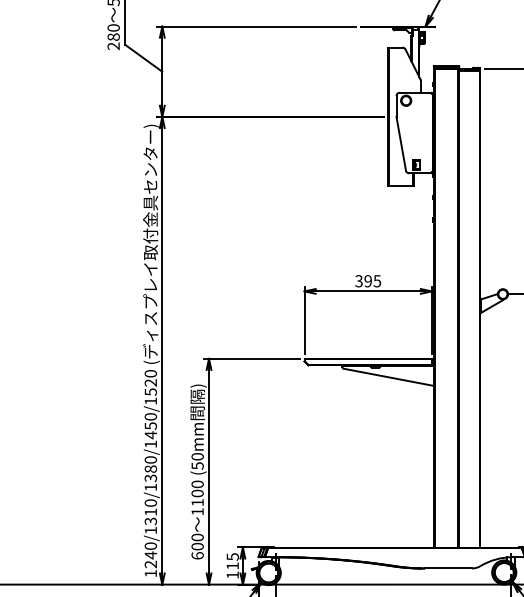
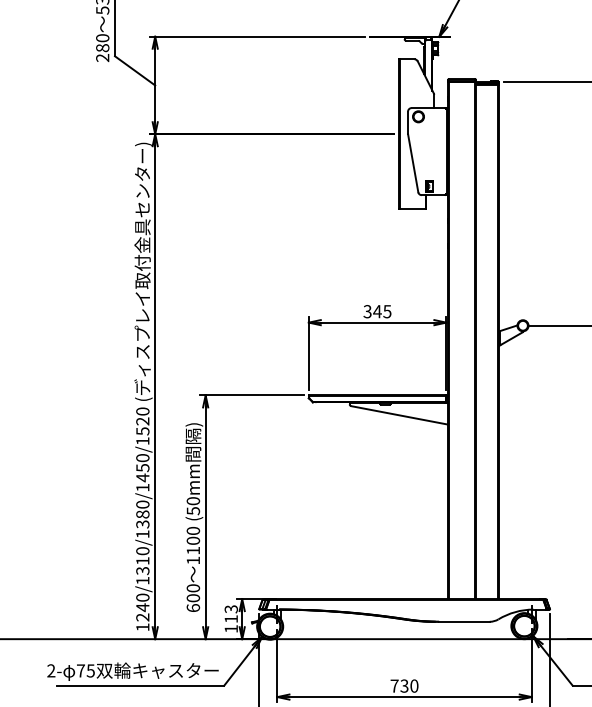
text: (368, 281) -> (377, 311), 395 -> 345
text: (232, 556) -> (230, 608), 115 -> 113

